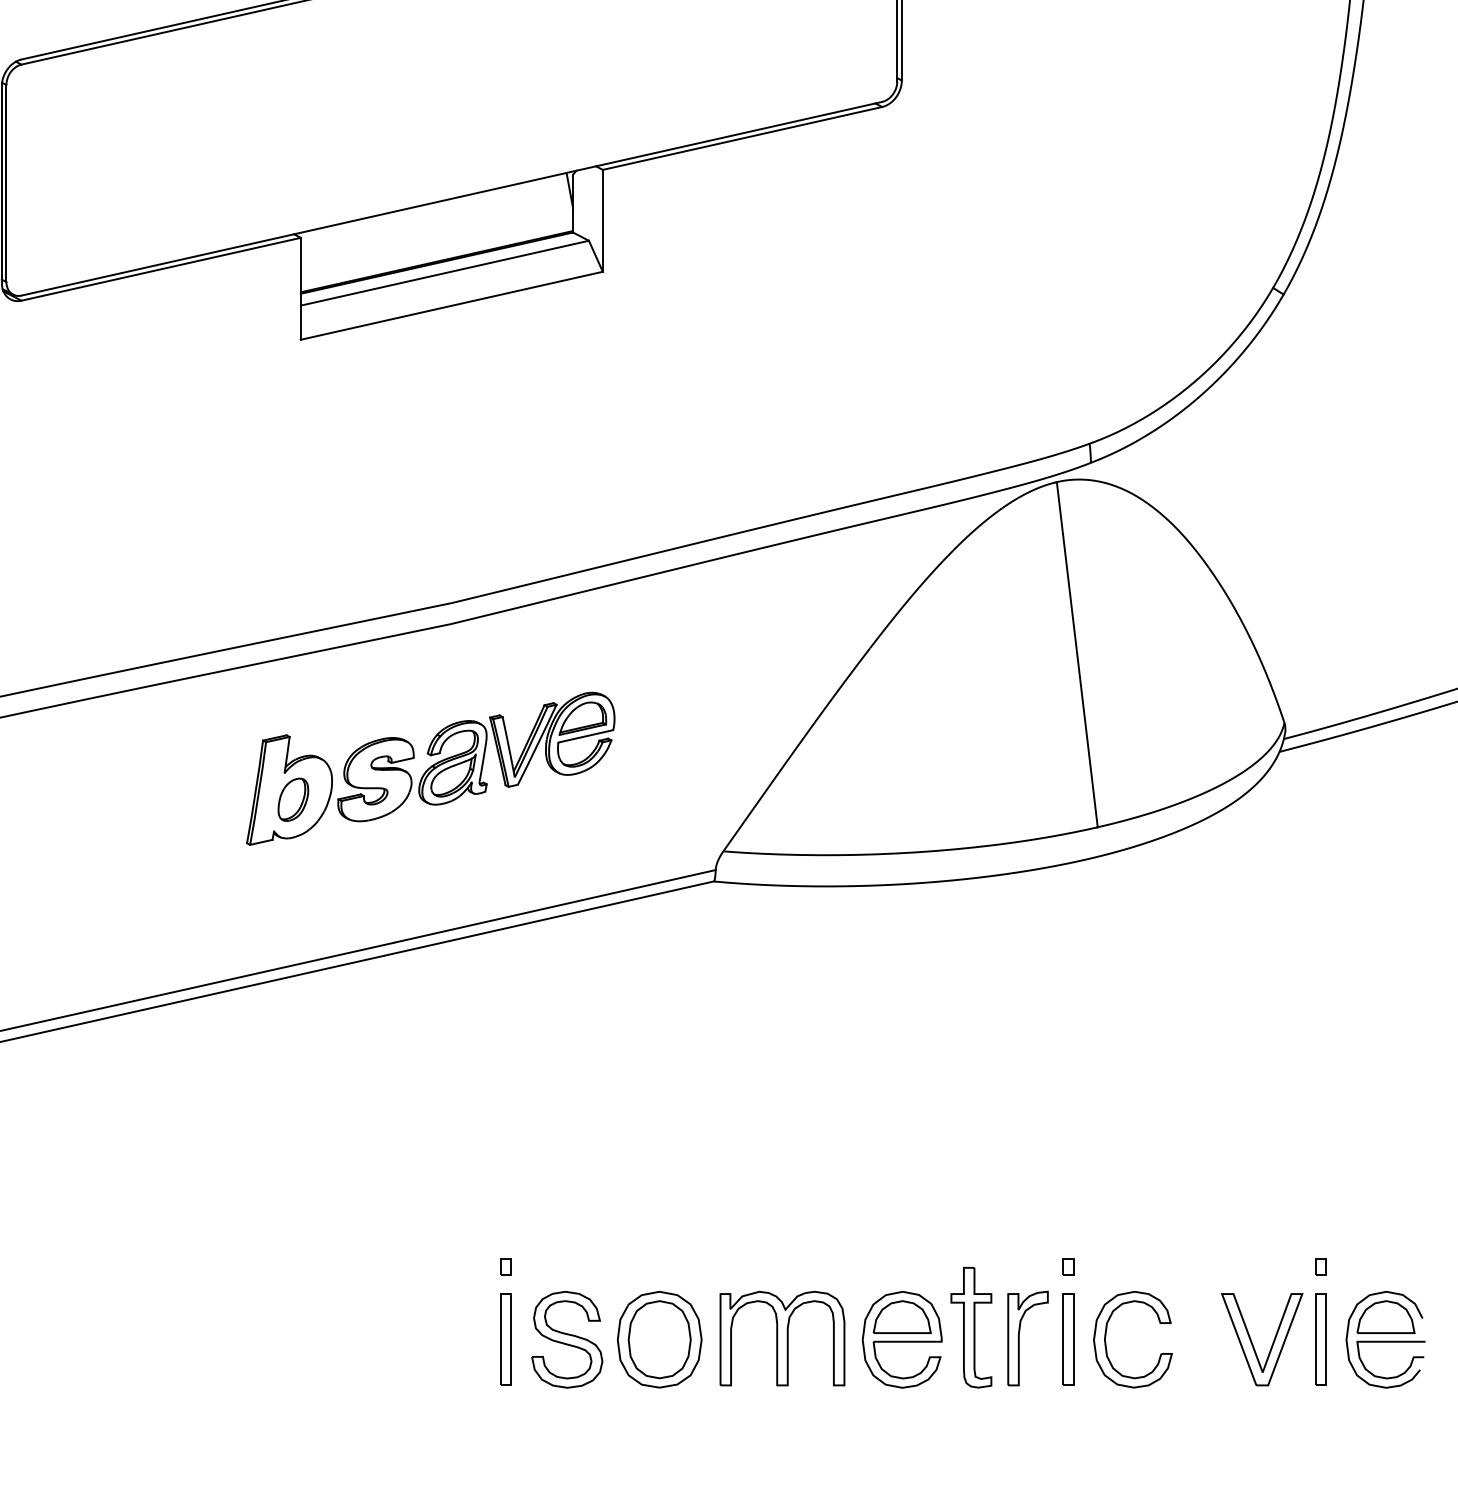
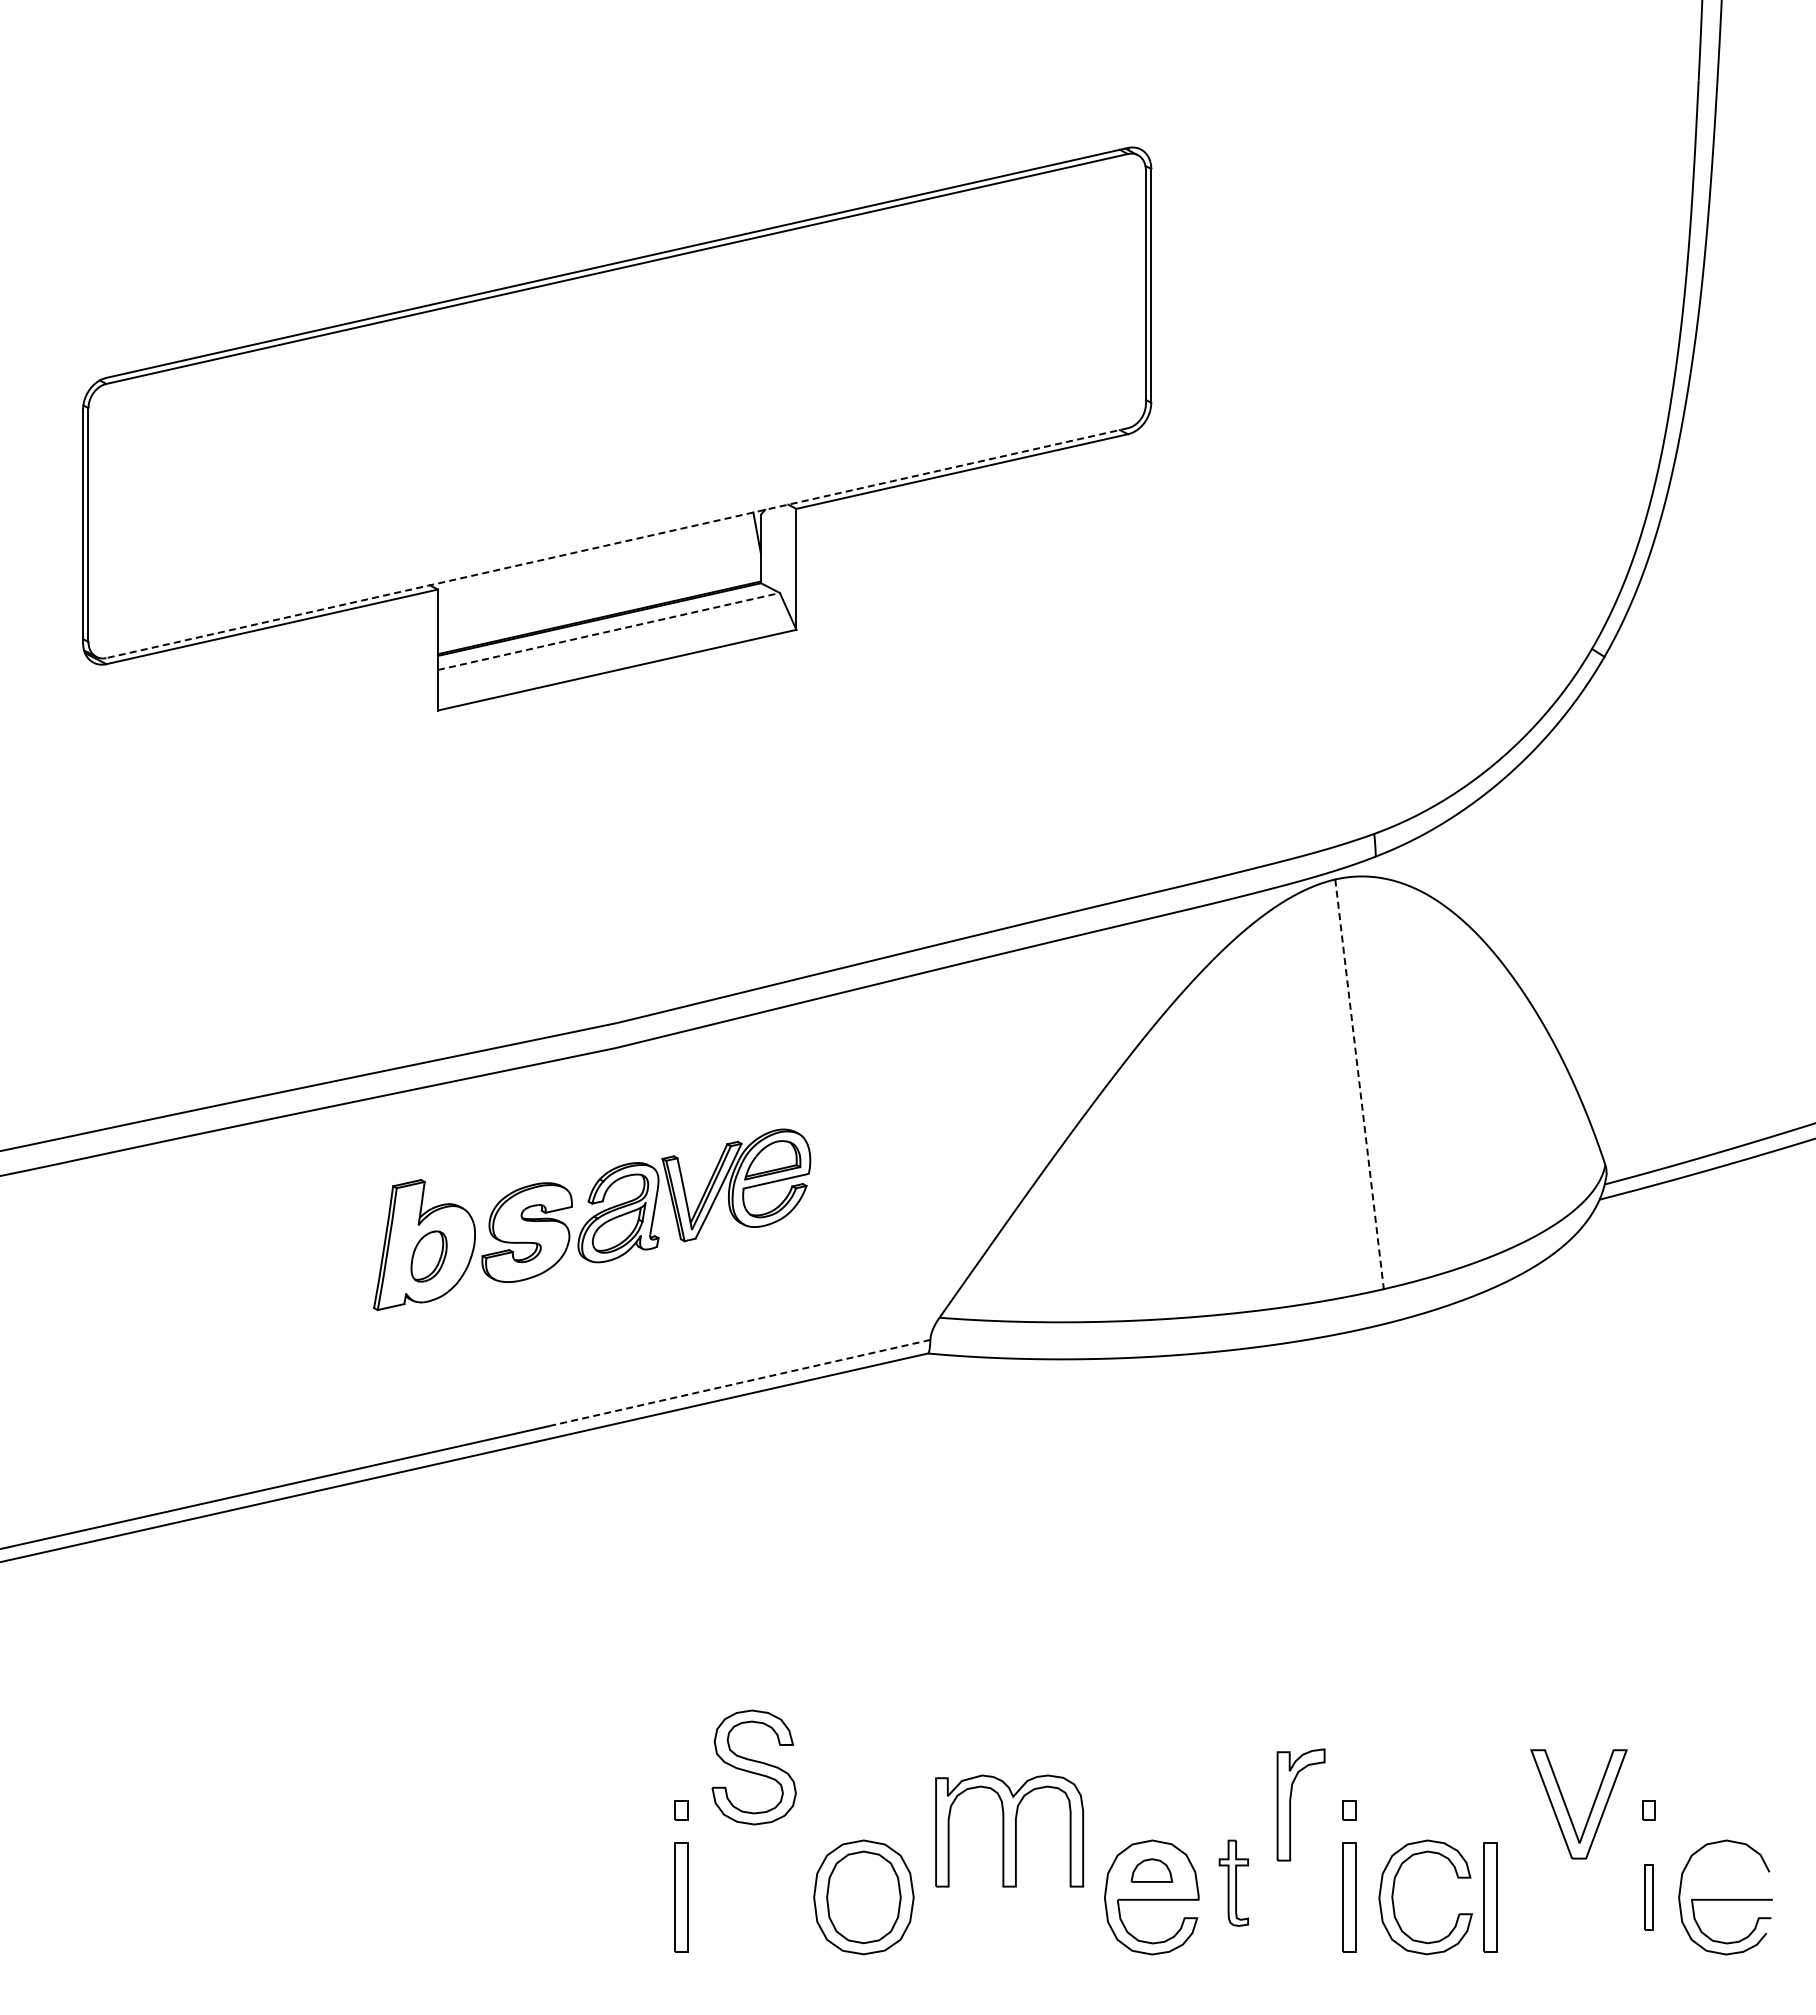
line: (452, 199) -> (617, 543), solid -> dashed
line: (445, 273) -> (609, 631), solid -> dashed
line: (1077, 654) -> (1359, 1084), solid -> dashed
line: (555, 905) -> (740, 1382), solid -> dashed
part: (902, 1317) -> (1151, 1870), size x0.6
part: (1385, 1317) -> (1725, 1870), removed
part: (971, 1328) -> (1233, 1883), size x0.6
part: (1019, 1334) -> (1291, 1800), moved
part: (782, 1338) -> (1009, 1830), moved
part: (566, 1339) -> (753, 1767), moved
part: (1187, 1339) -> (1490, 1897), added
part: (1320, 1339) -> (1648, 1897), size x0.6
part: (1252, 1342) -> (1567, 1807), moved

